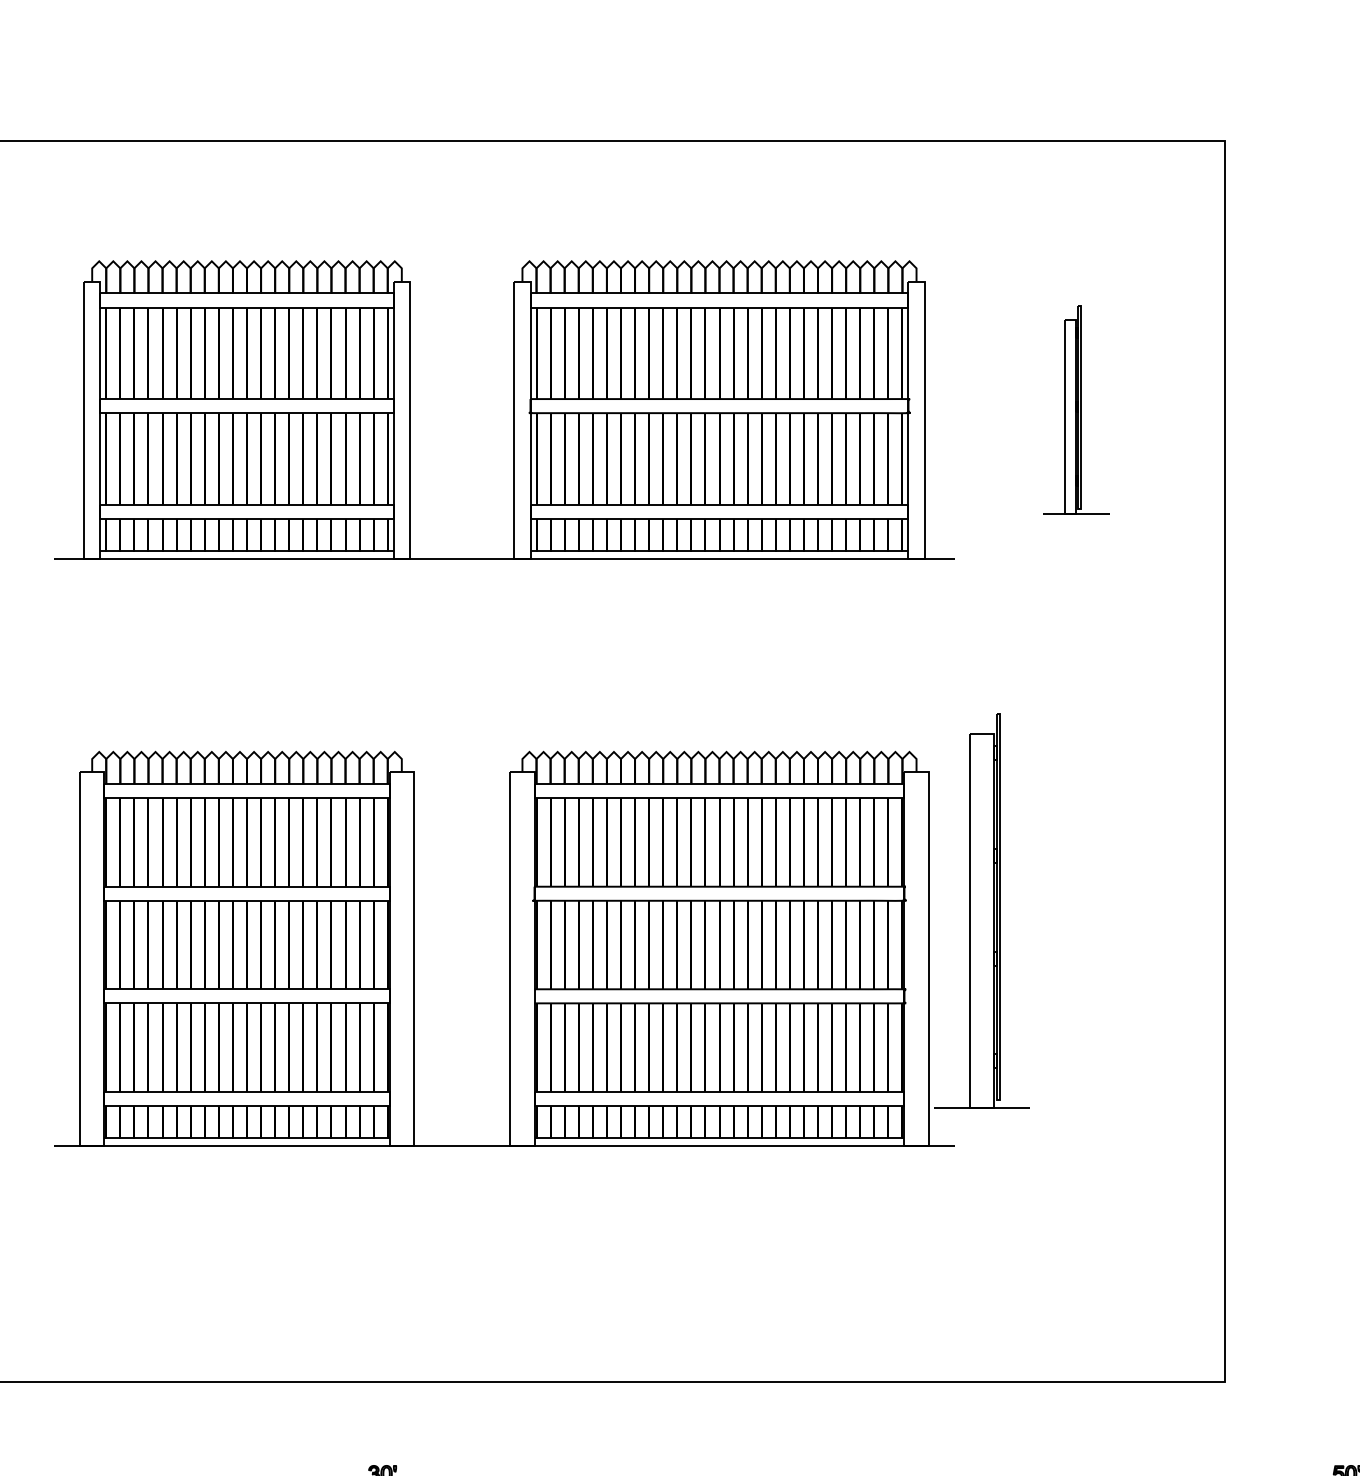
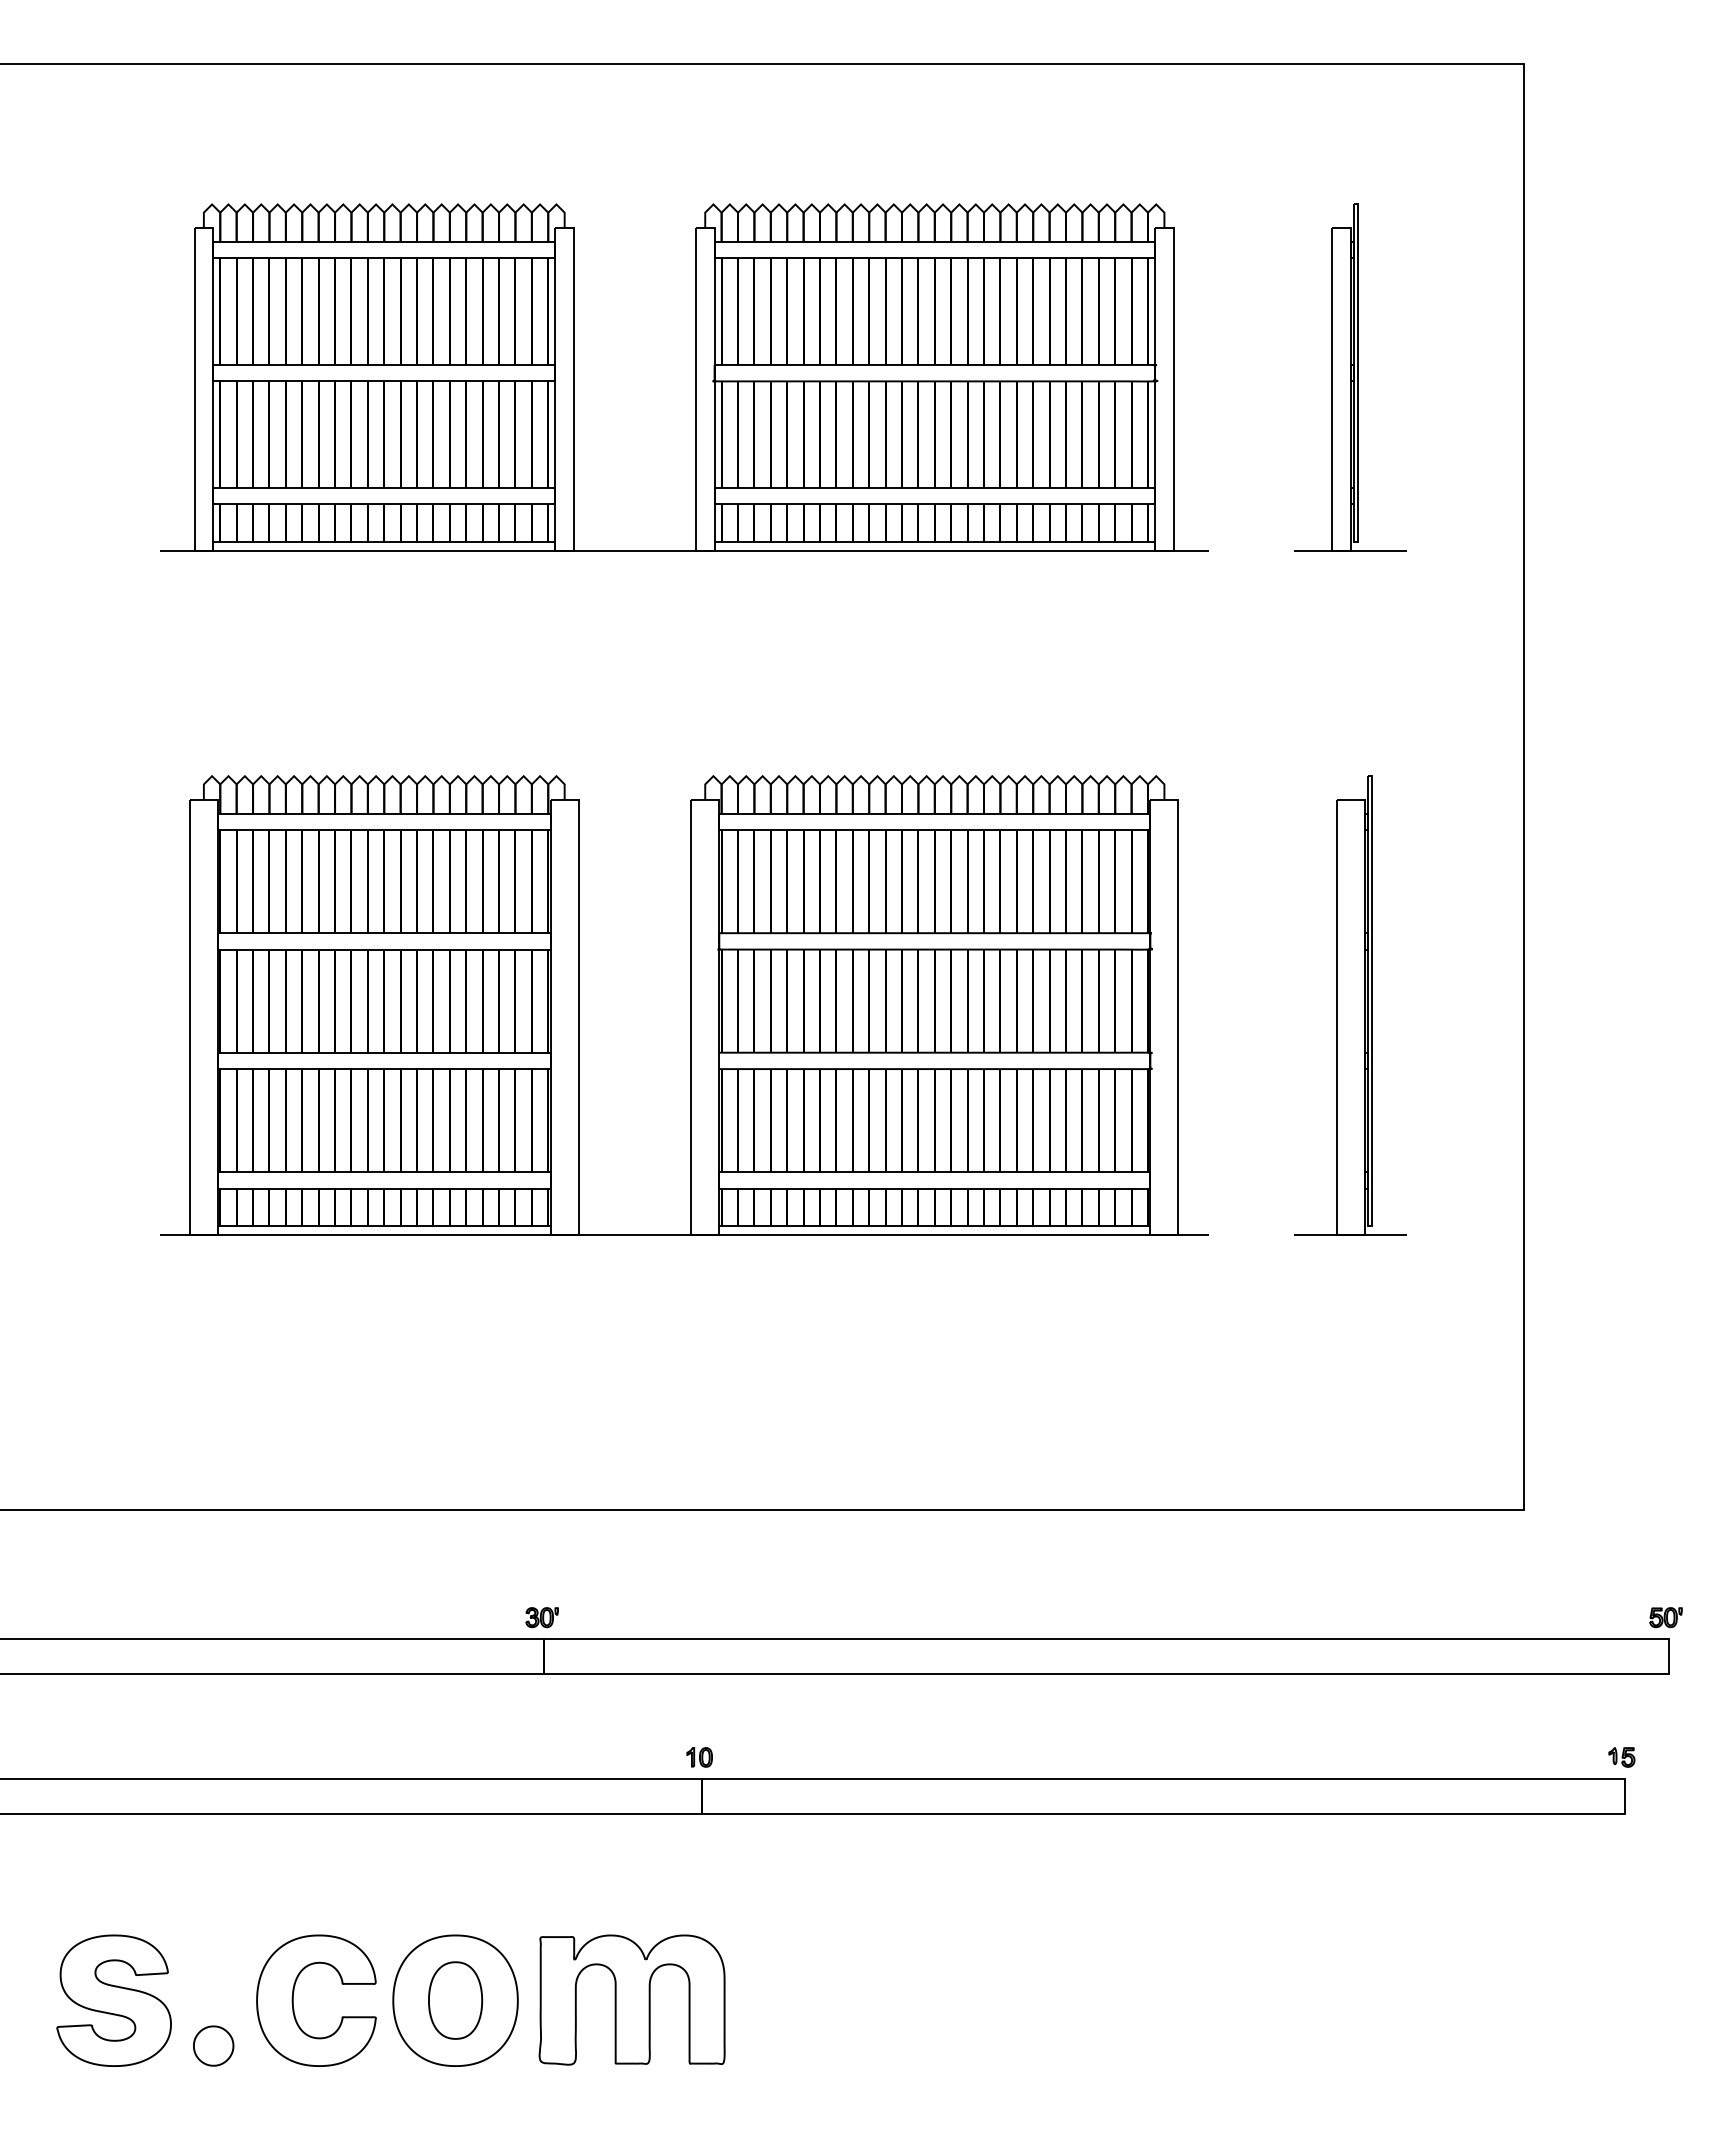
part: (1076, 409) -> (1350, 377), size x1.43
part: (981, 911) -> (1350, 1005), moved

